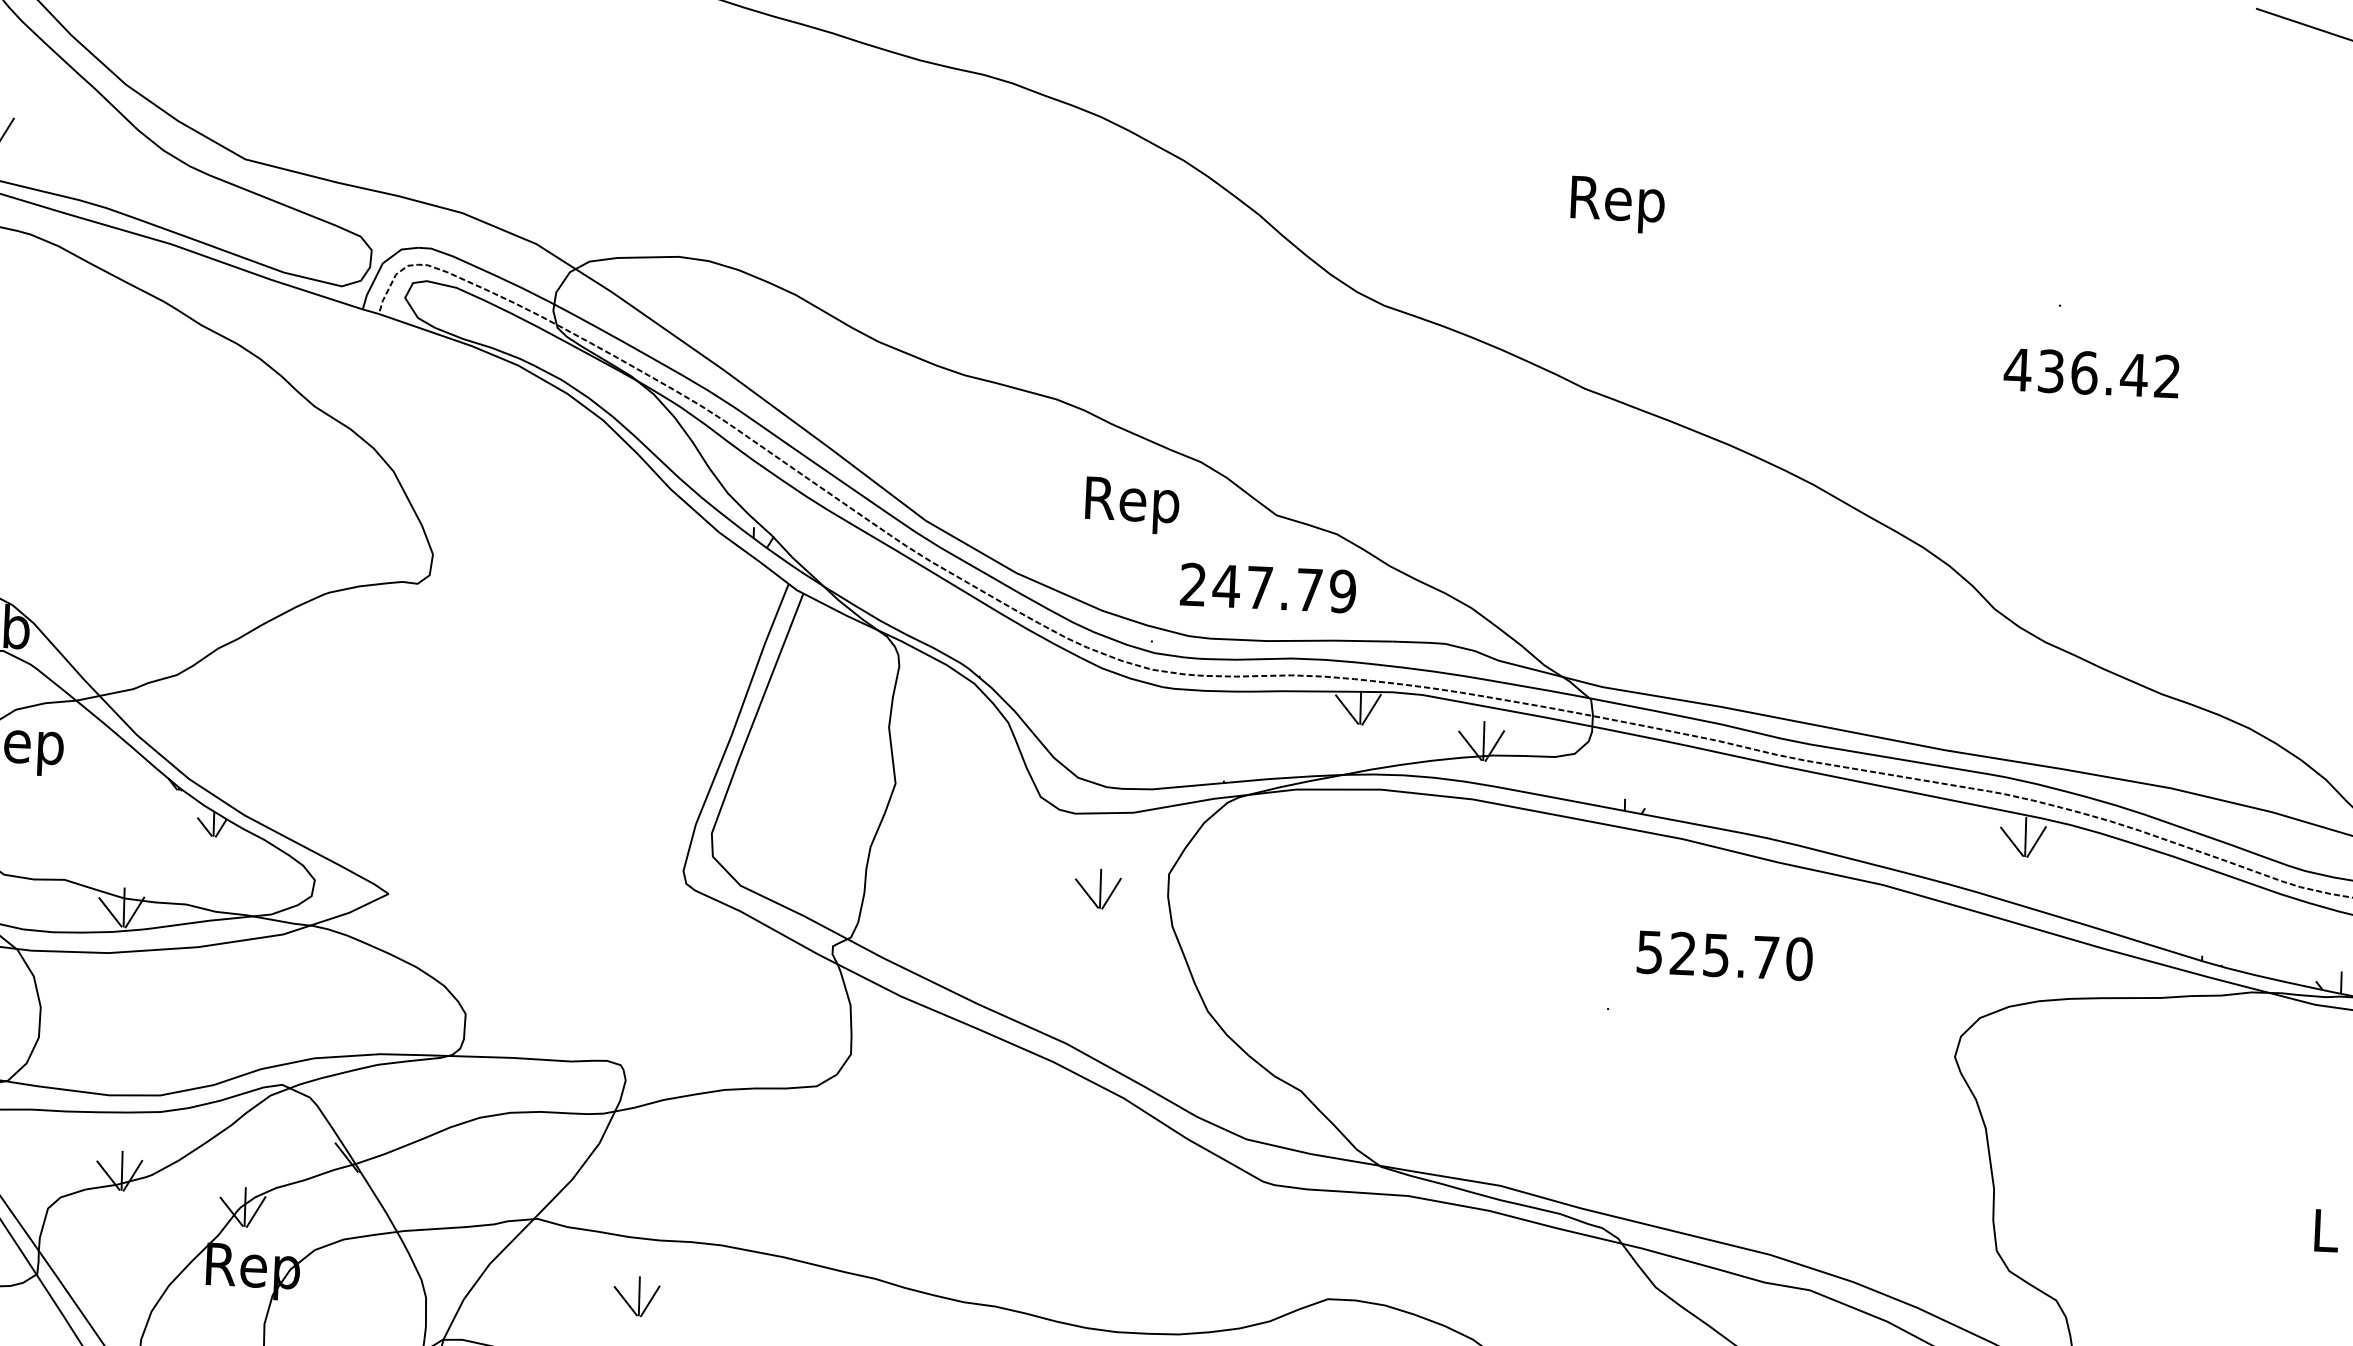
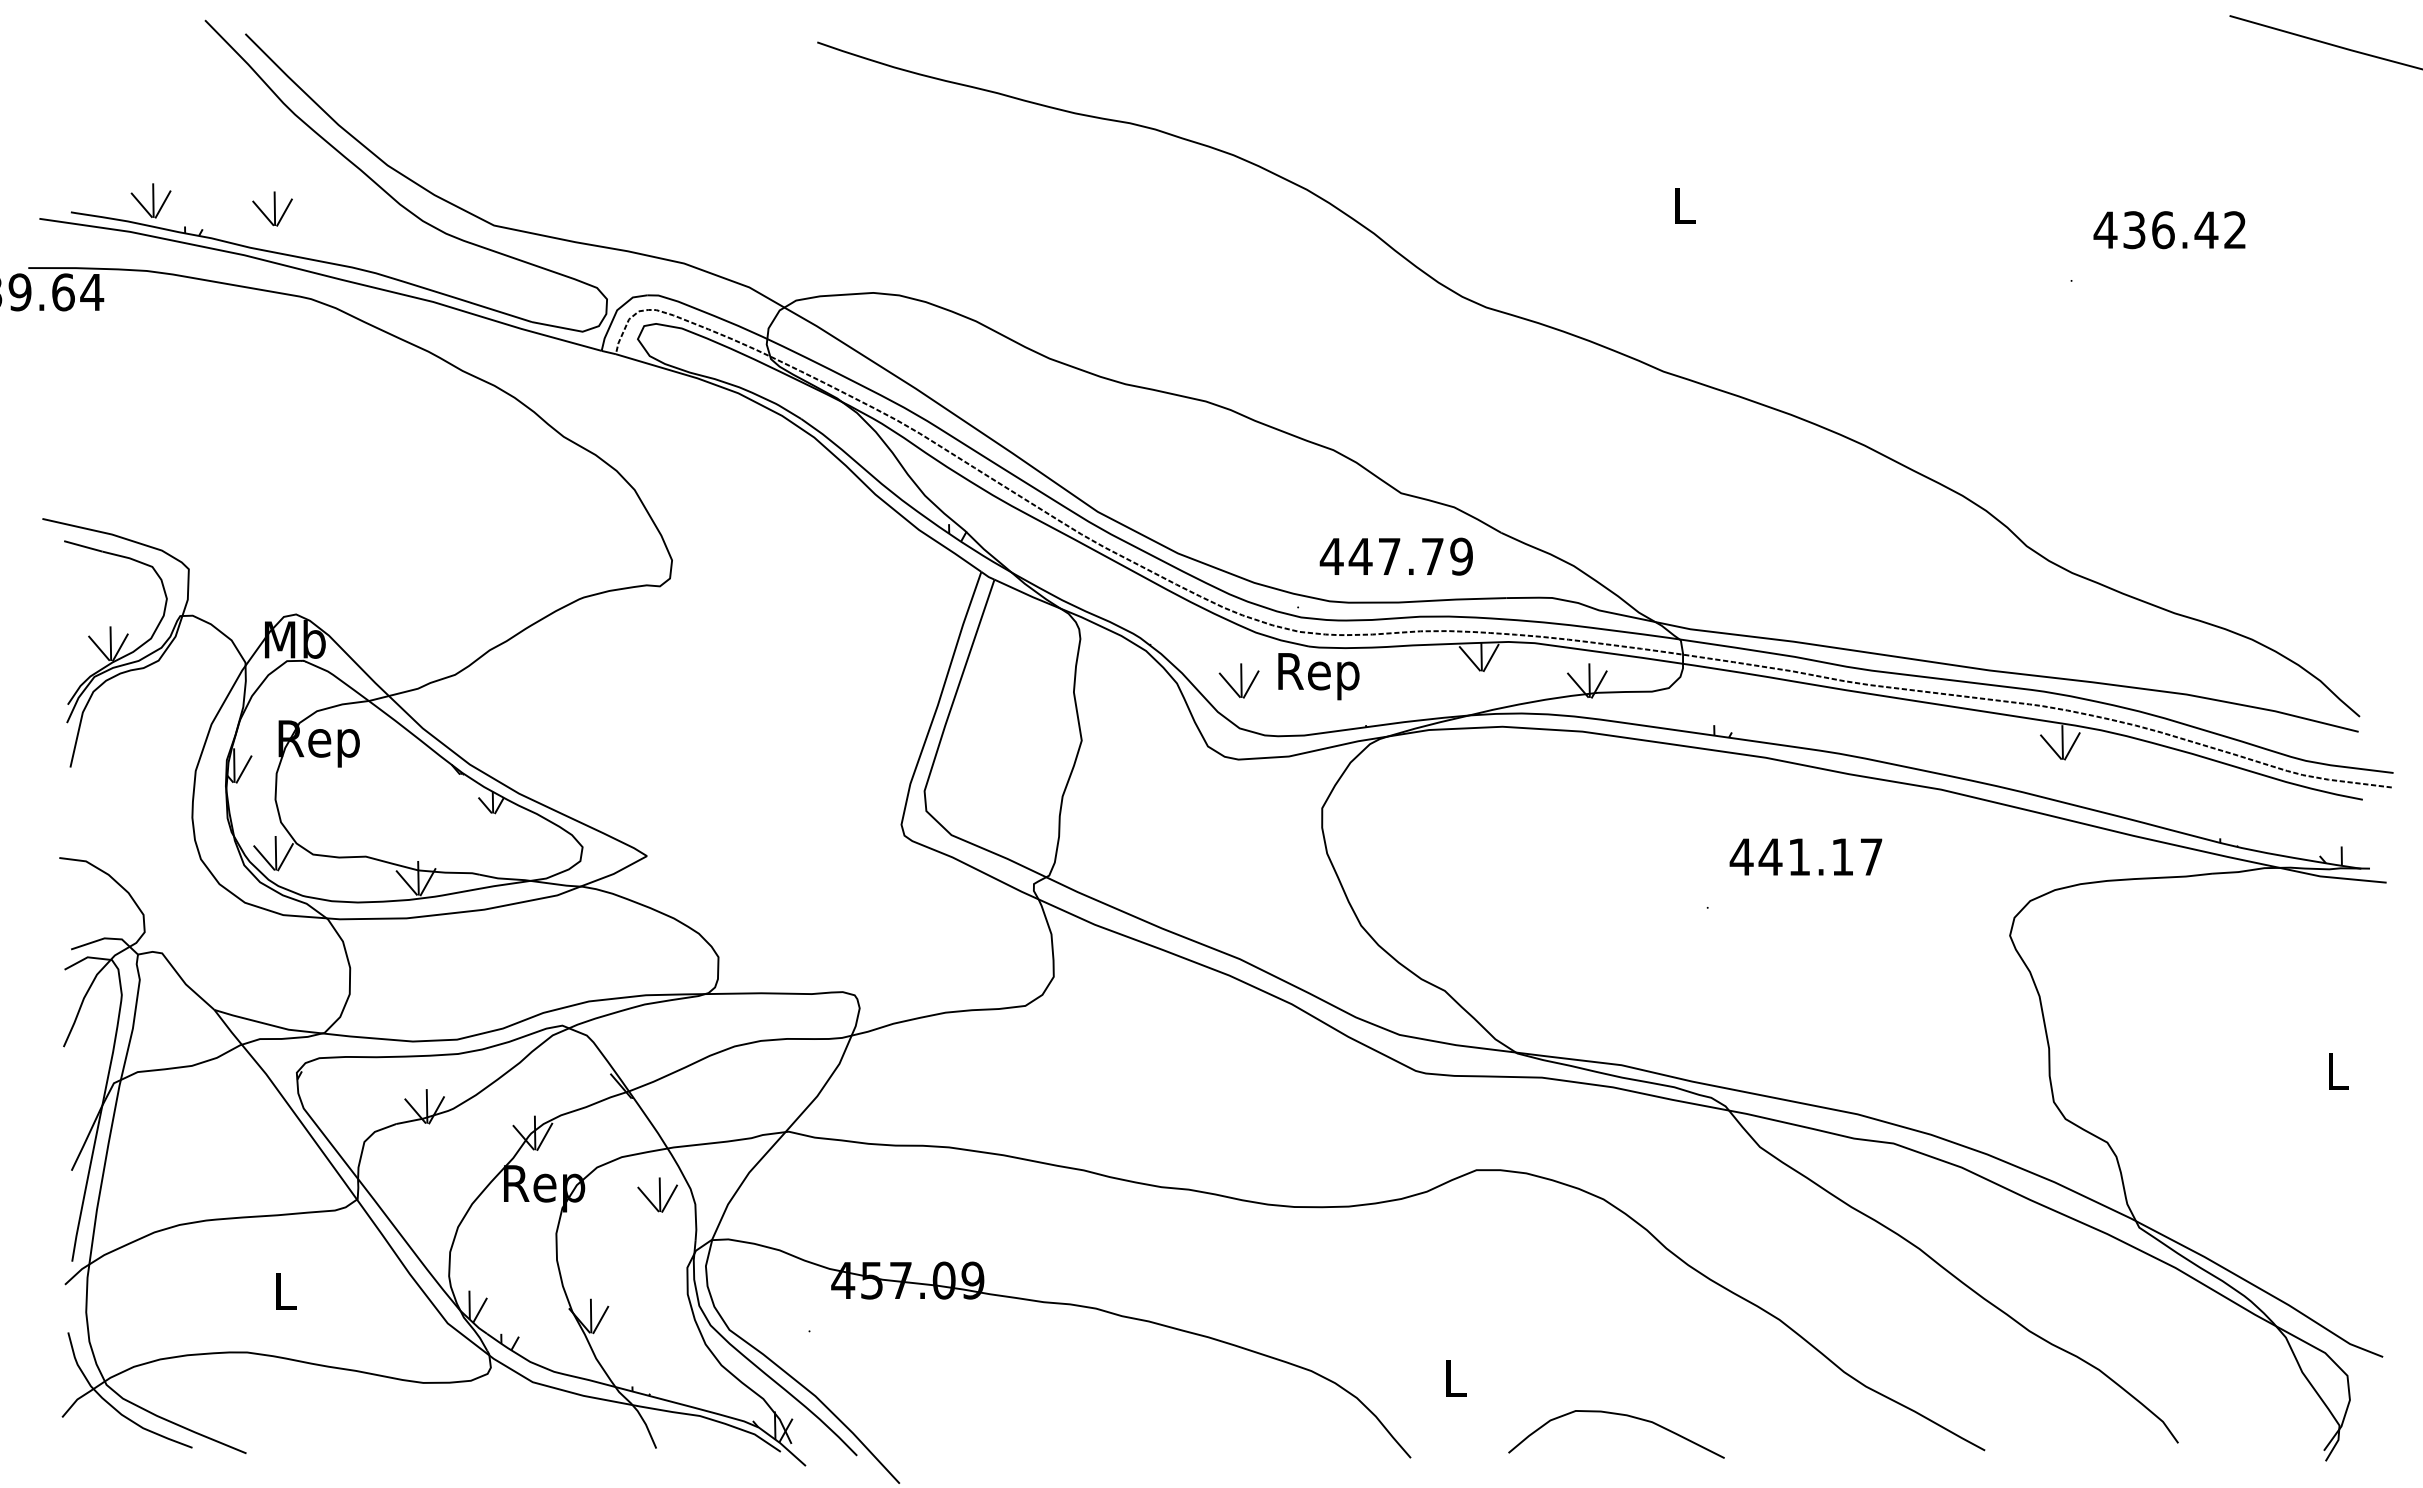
text: (1617, 204) -> (1684, 210), Rep -> L
text: (2091, 373) -> (2169, 230), moved
text: (1131, 505) -> (1318, 676), moved
text: (1193, 583) -> (1331, 555), 247.79 -> 447.79
part: (1097, 888) -> (1238, 680), moved
text: (1723, 956) -> (1805, 857), 525.70 -> 441.17
part: (636, 1295) -> (657, 1194), moved

